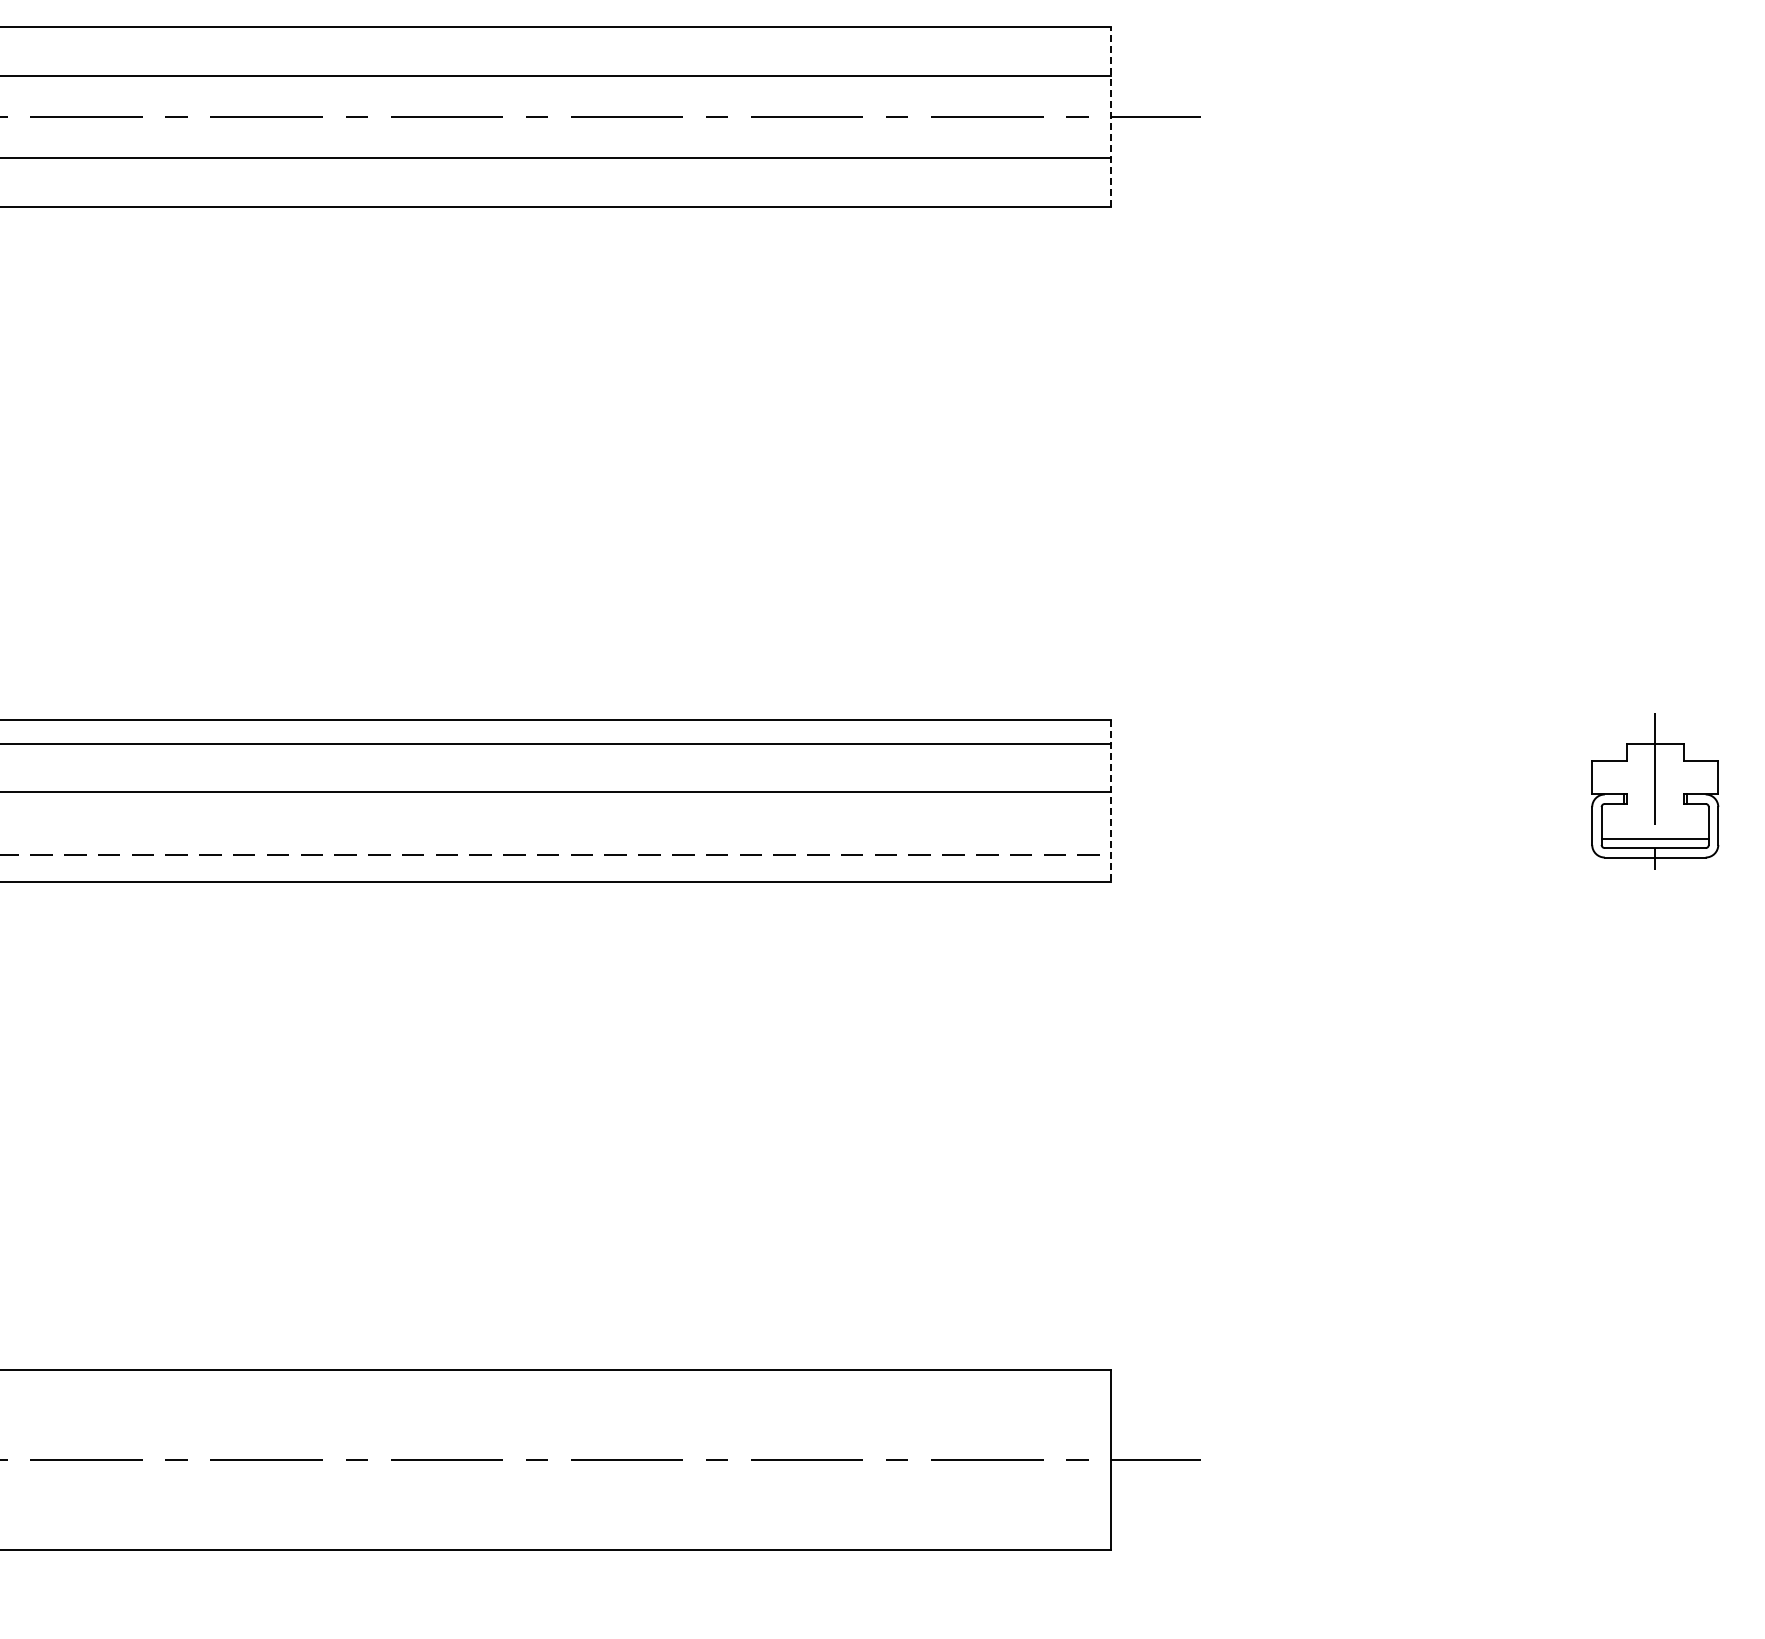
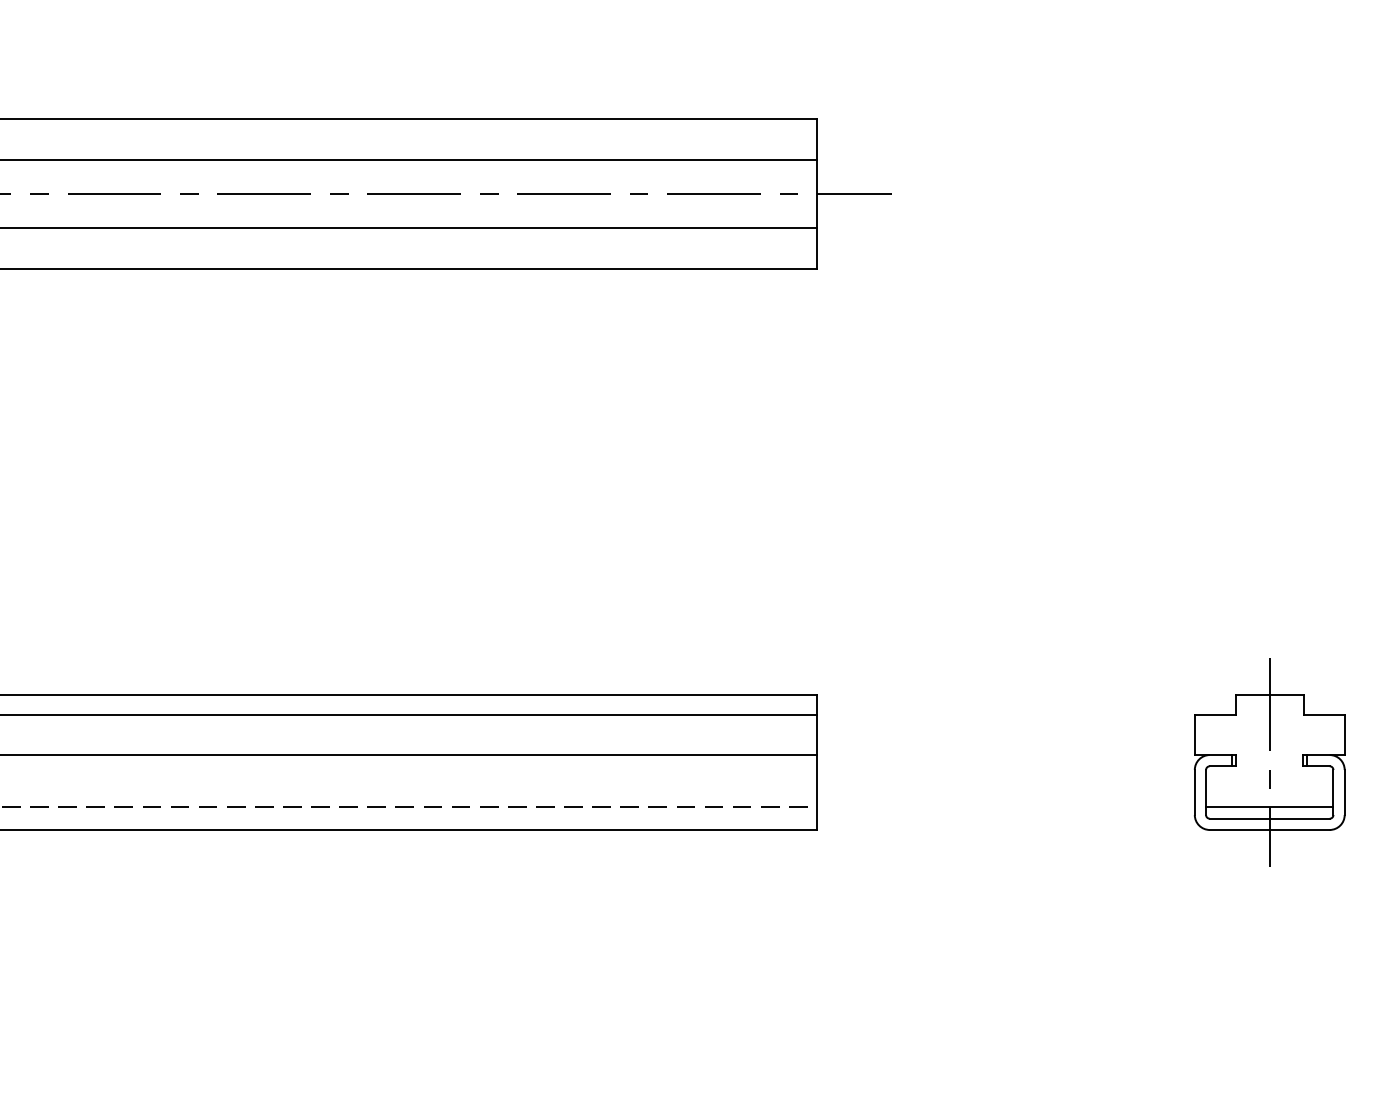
line: (1111, 116) -> (817, 193), dashed -> solid
part: (1655, 800) -> (1270, 762), size x1.43
line: (1111, 801) -> (817, 763), dashed -> solid

